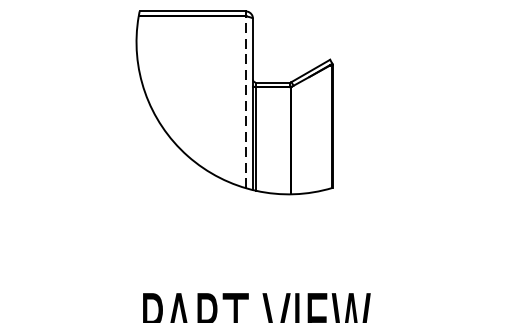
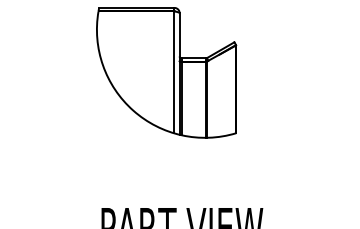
line: (245, 100) -> (174, 71), dashed -> solid

